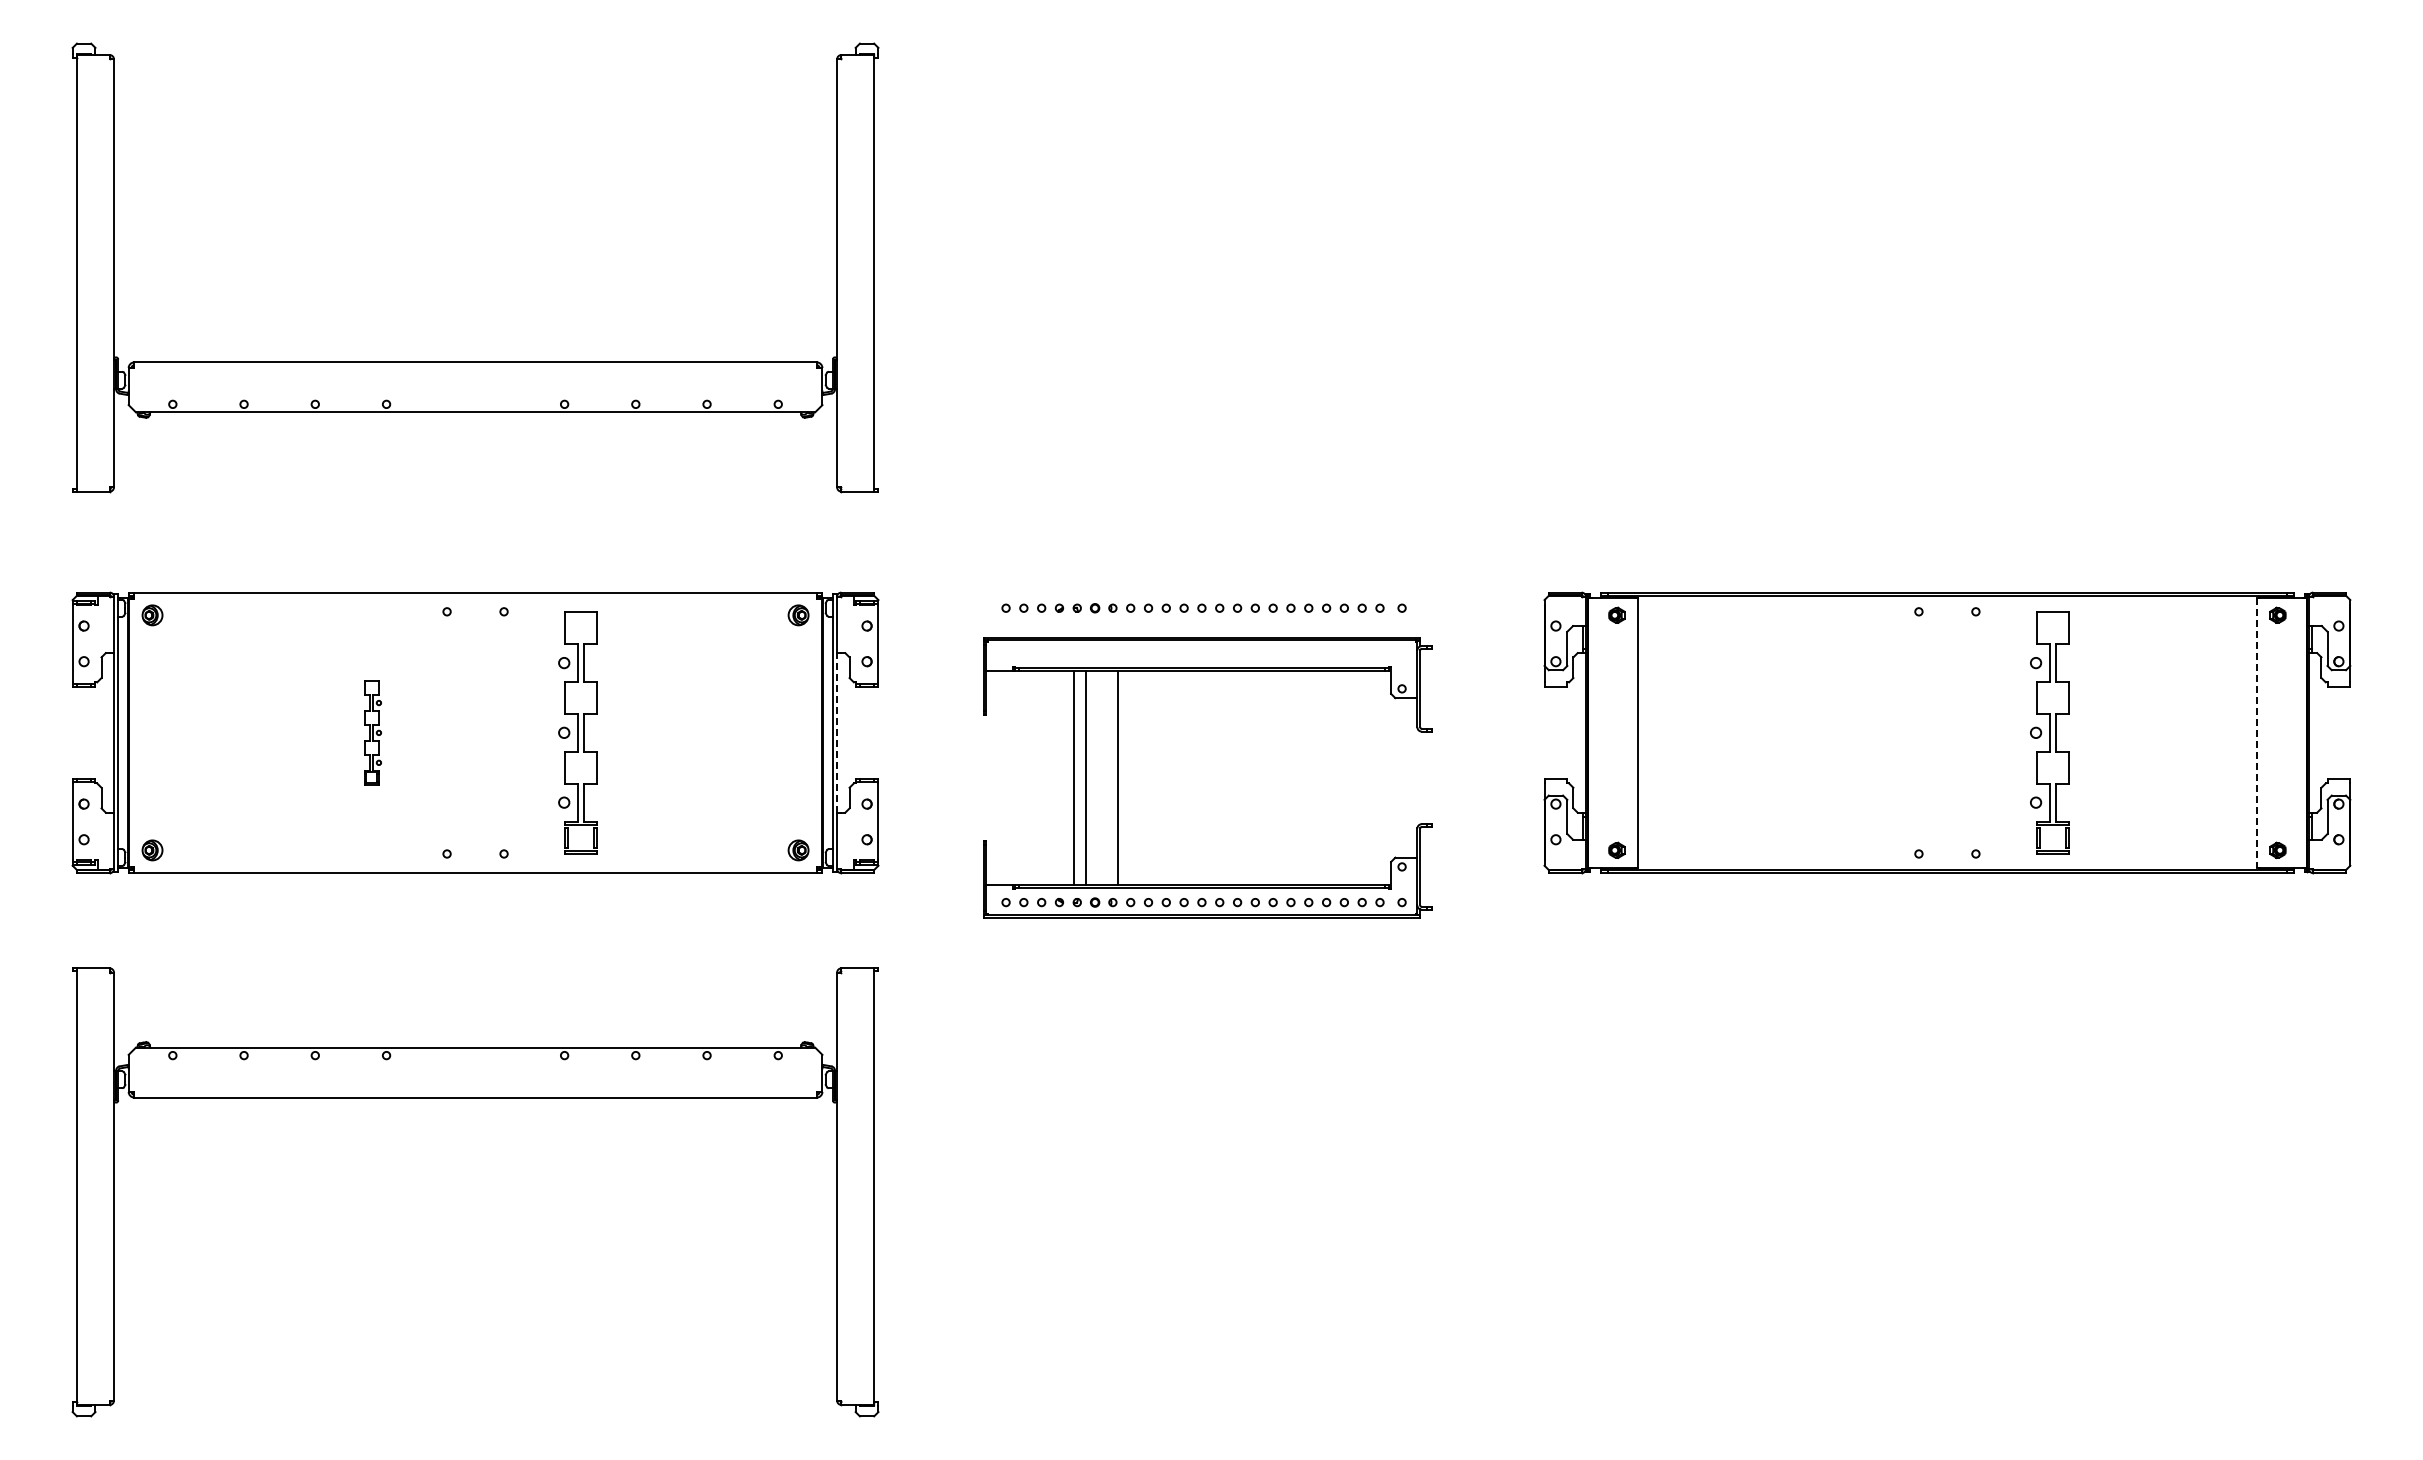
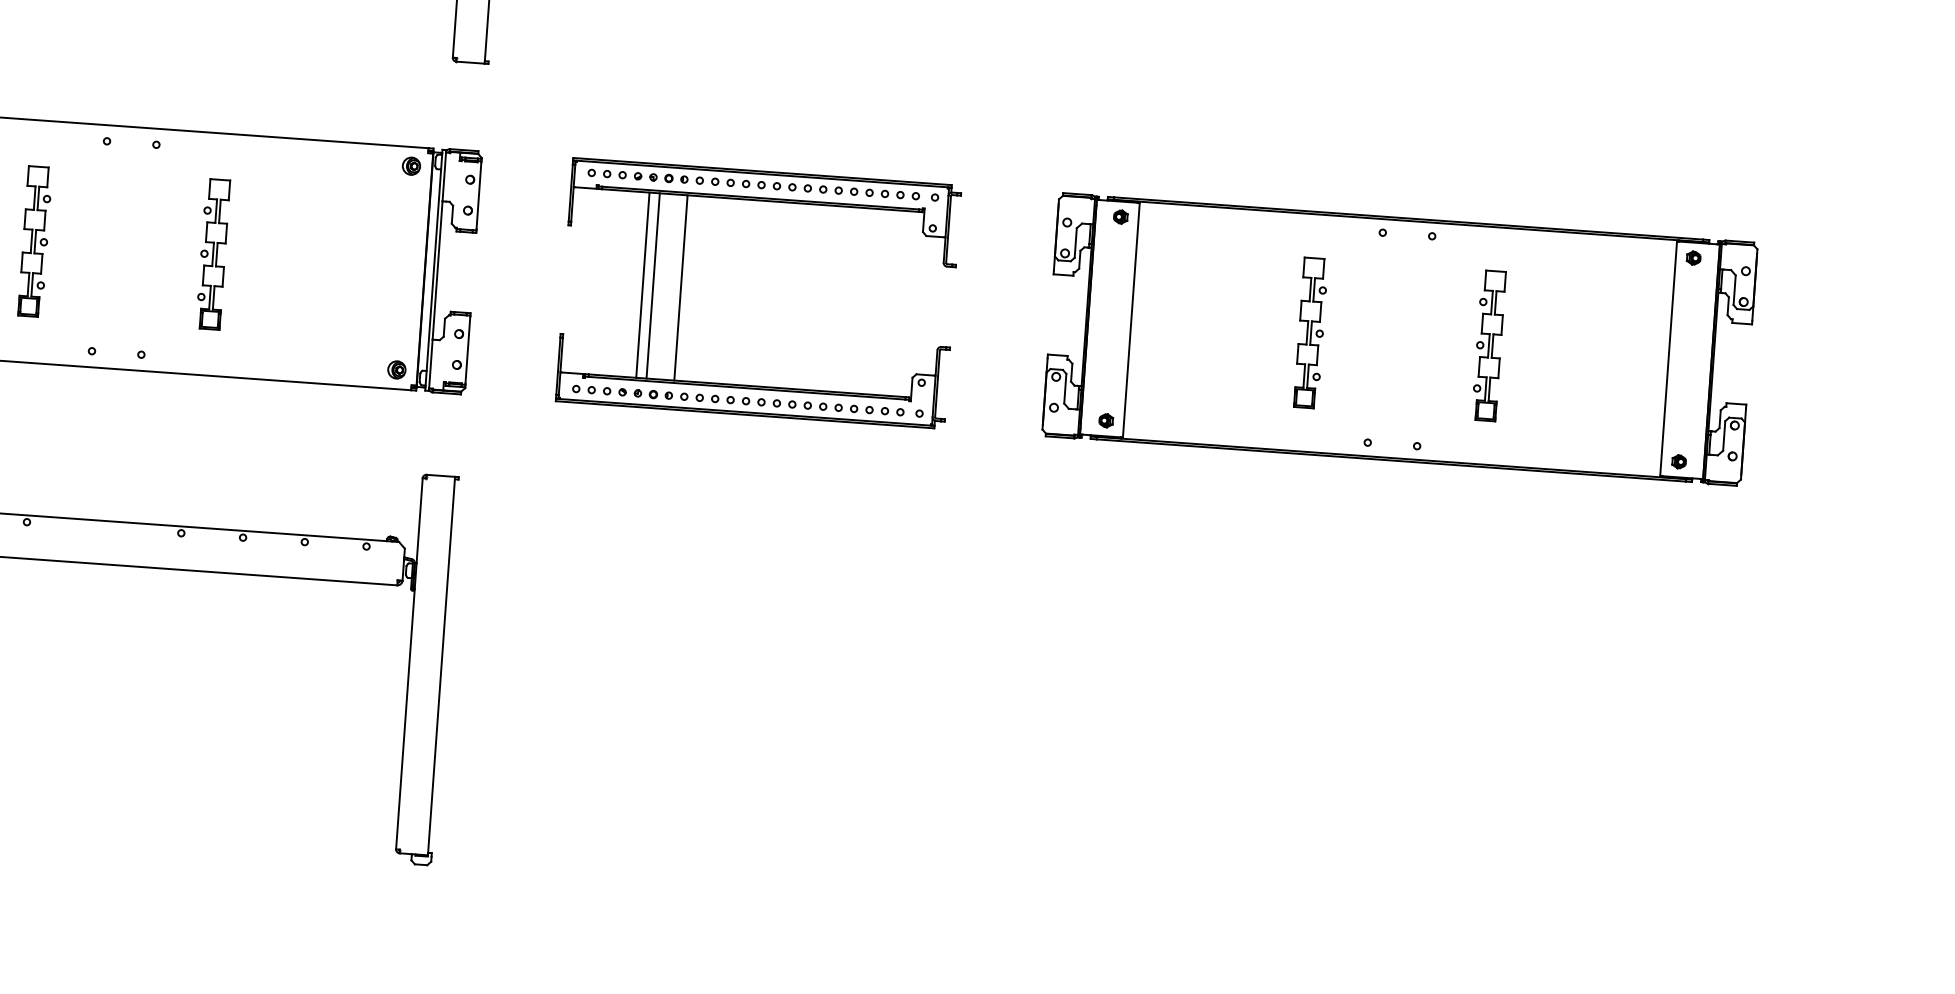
part: (372, 732) -> (34, 241), size x1.67
part: (577, 732) -> (212, 254), size x0.71
line: (837, 732) -> (437, 270), dashed -> solid
part: (1844, 732) -> (1310, 332), added
part: (2049, 732) -> (1488, 345), size x0.71
line: (2257, 733) -> (1668, 359), dashed -> solid
part: (1118, 777) -> (681, 287), moved

